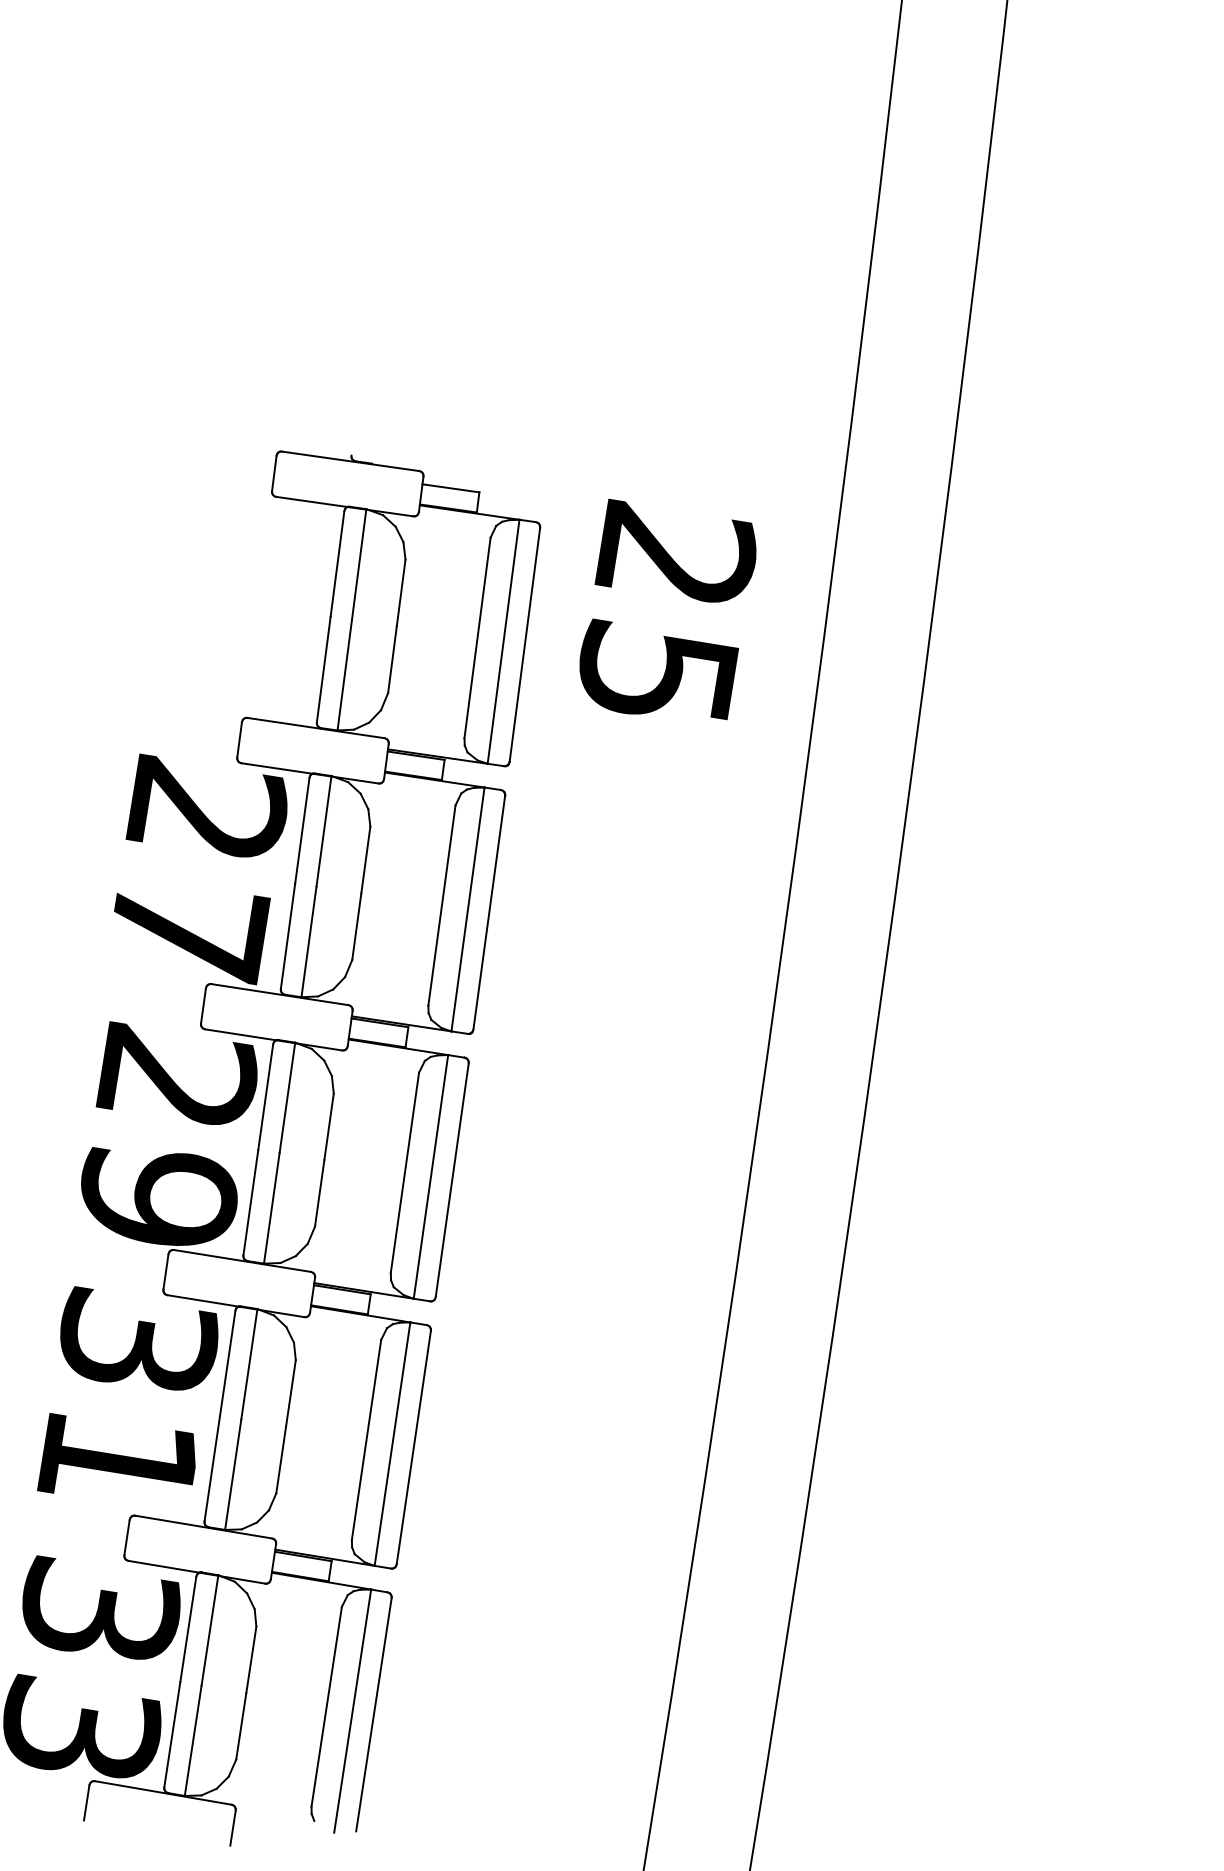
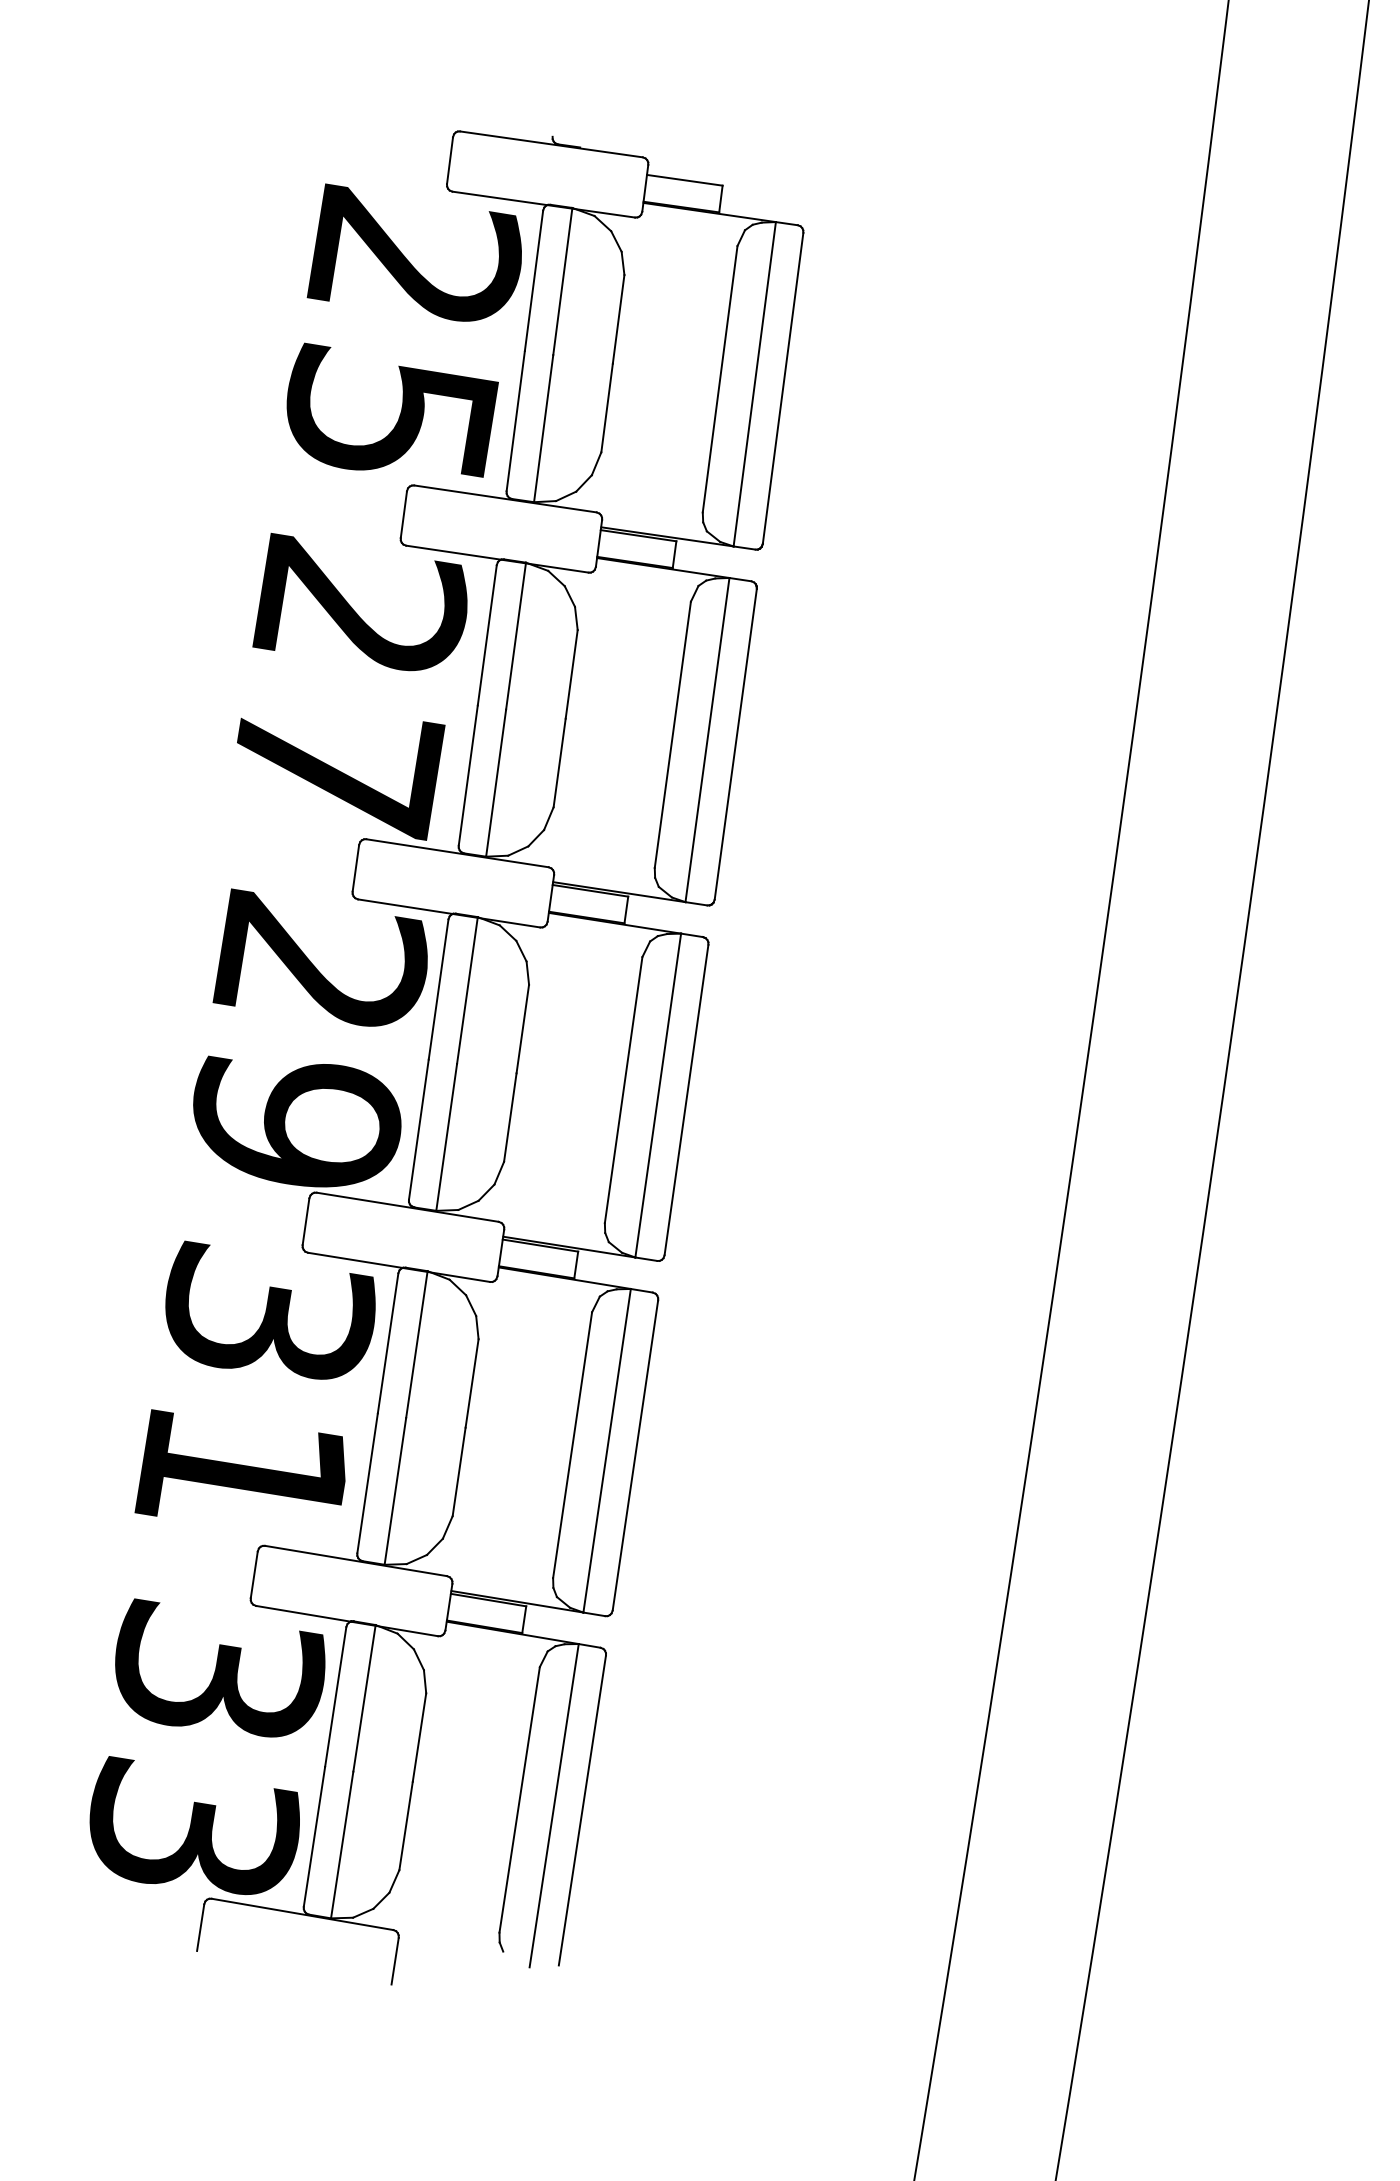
text: (667, 609) -> (403, 330), moved

